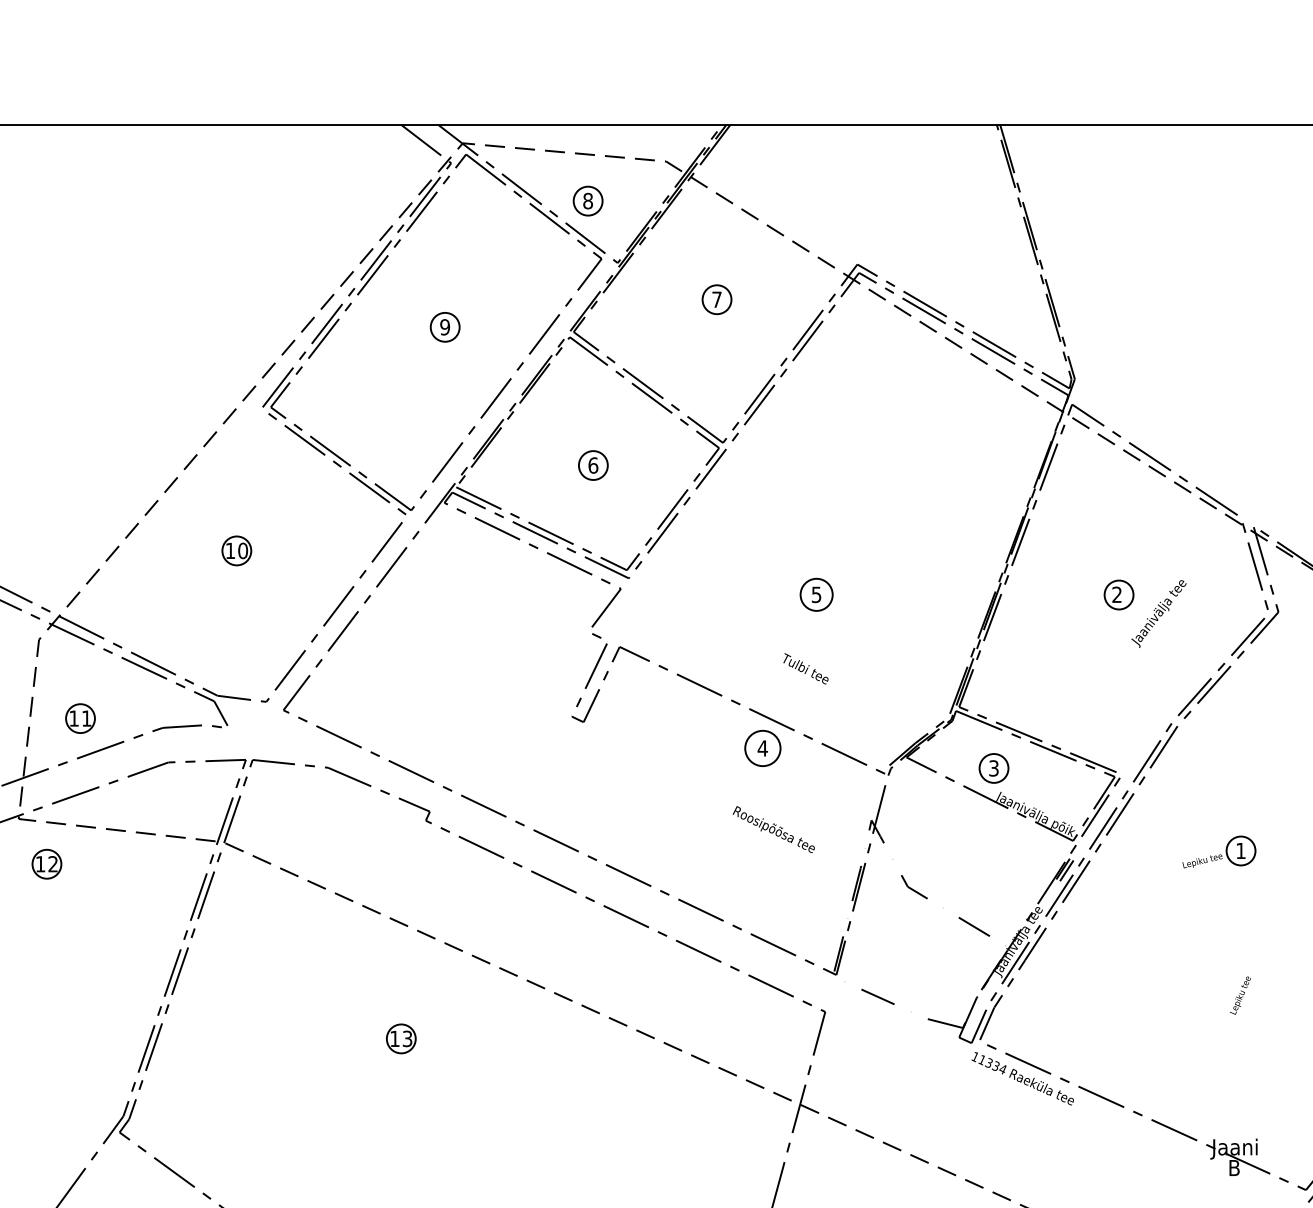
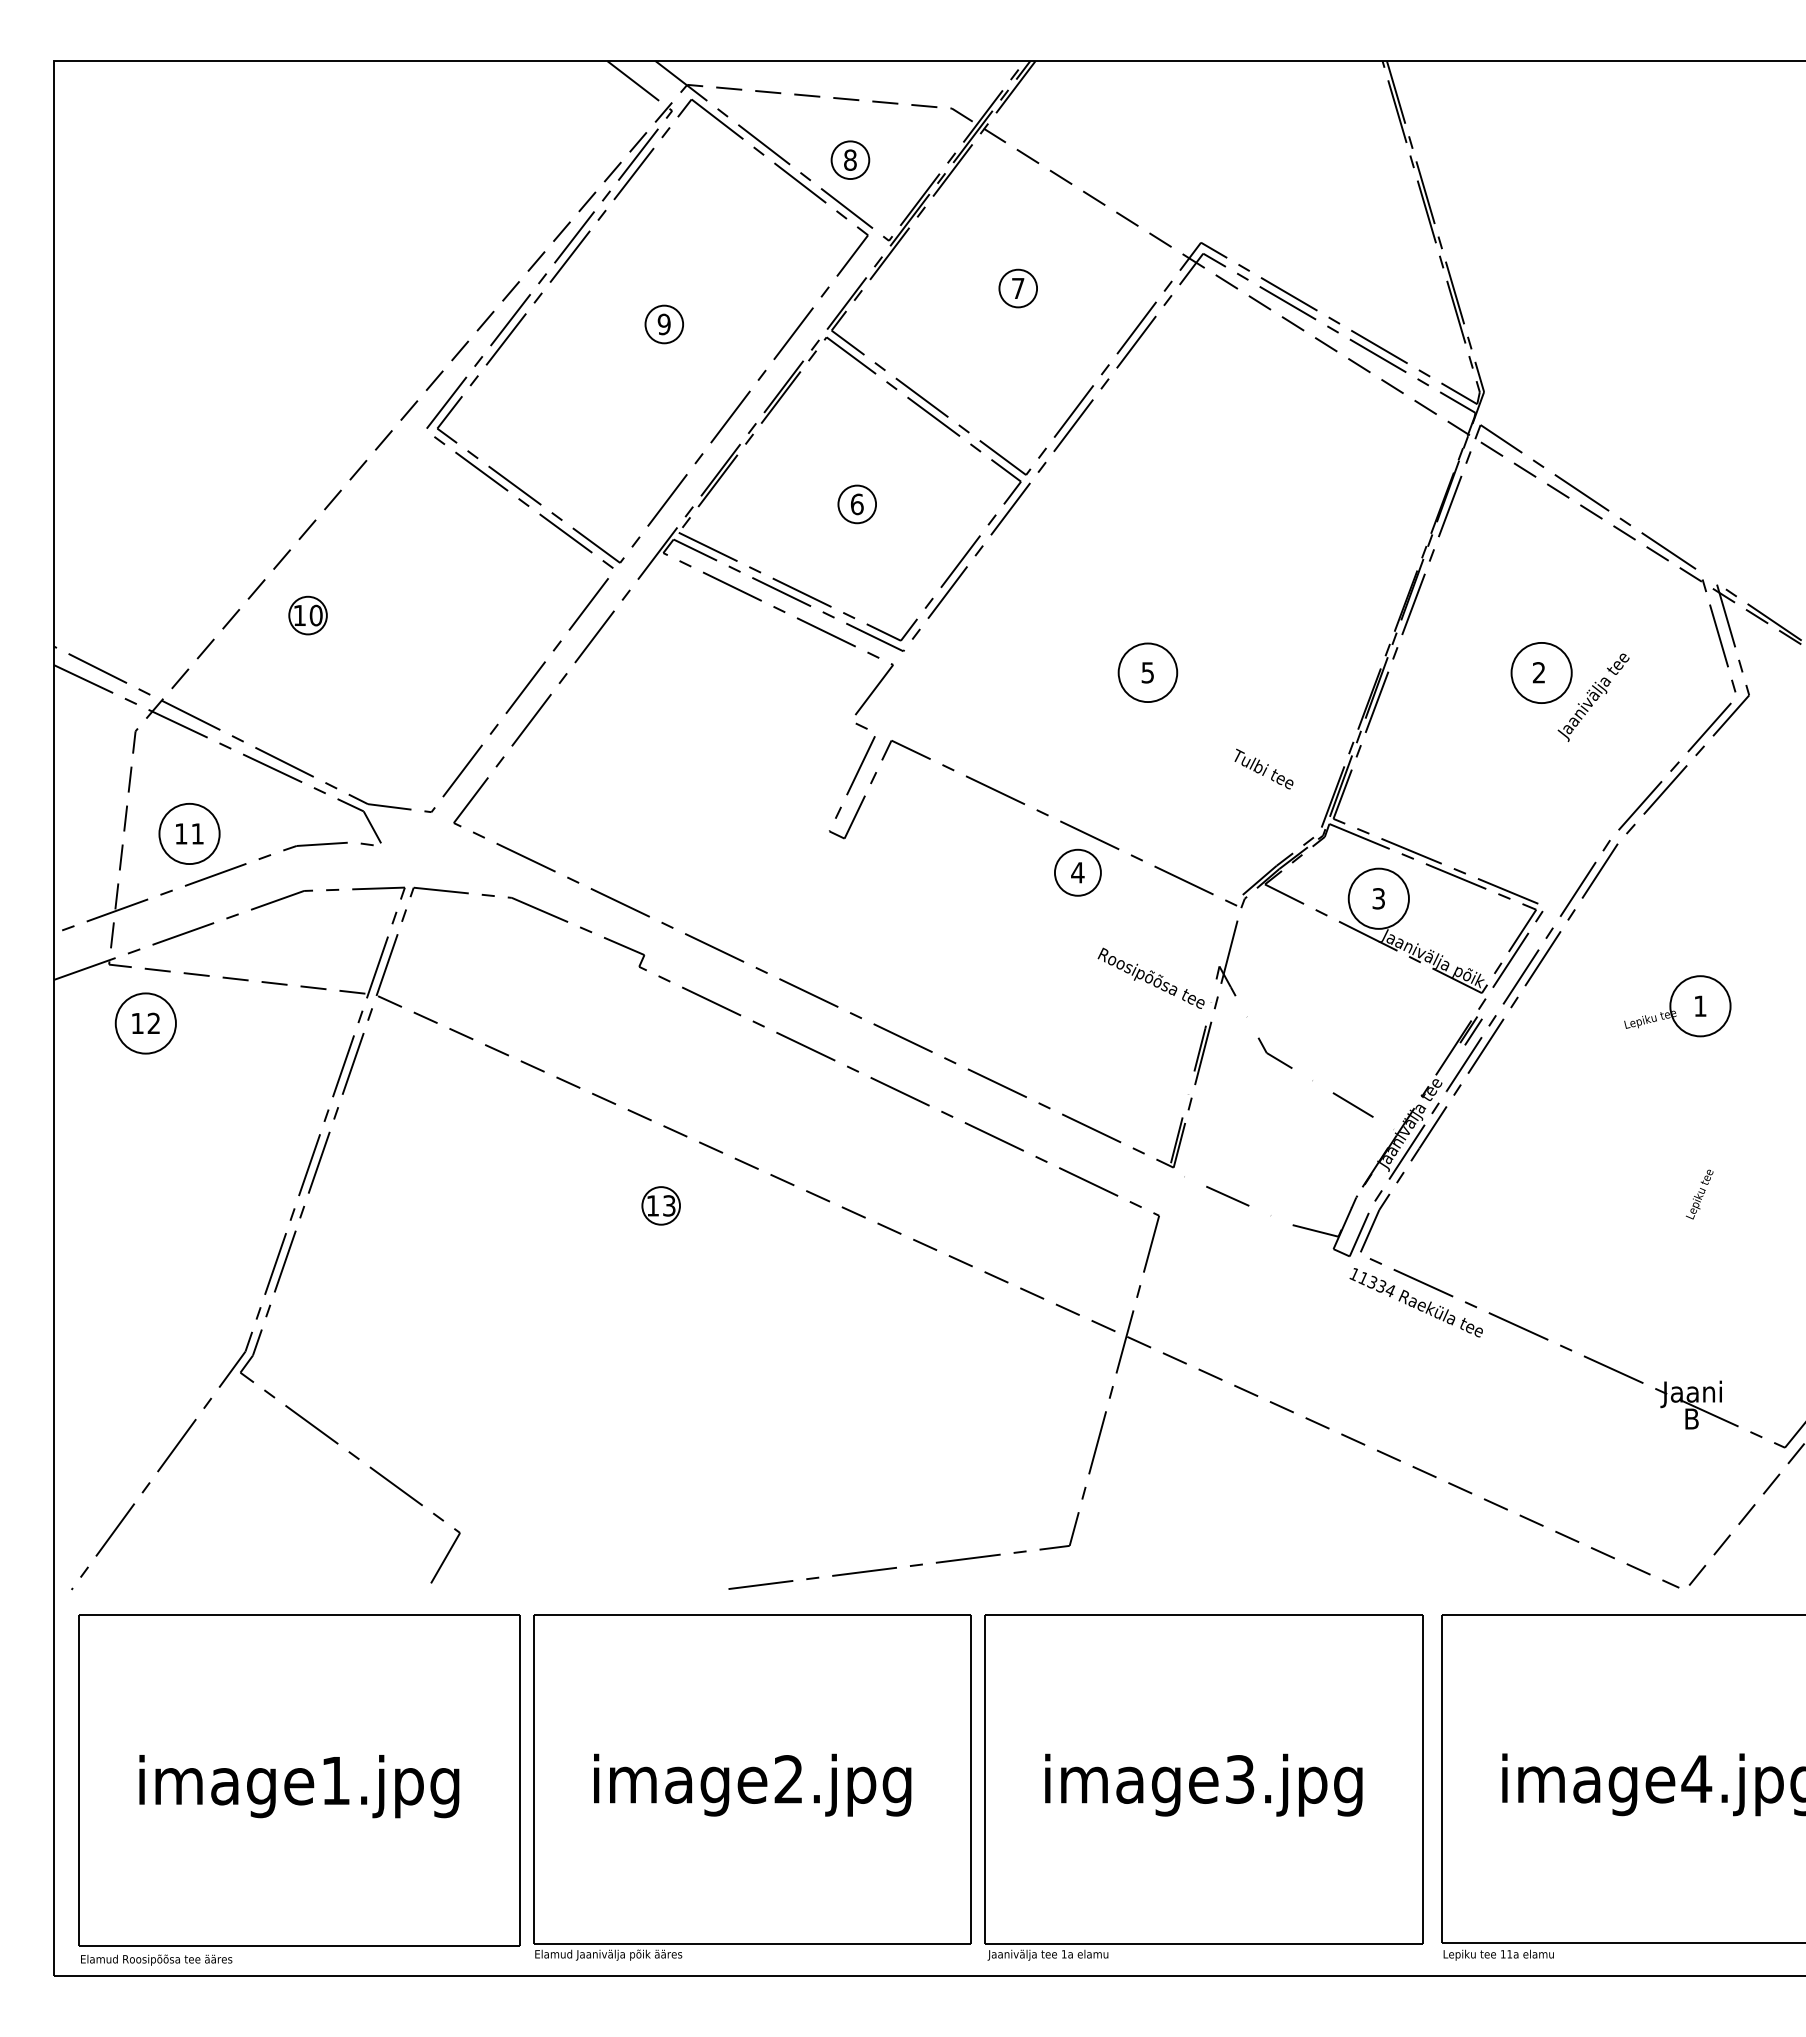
part: (236, 550) -> (307, 615), moved
circle: (816, 594) -> (1147, 672), size x1.4
circle: (1118, 594) -> (1541, 672), size x1.6
text: (805, 668) -> (1263, 768), moved
circle: (80, 718) -> (189, 833), size x1.6
circle: (993, 768) -> (1378, 898), size x1.6
text: (773, 828) -> (1150, 977), moved
circle: (1241, 851) -> (1700, 1006), size x1.6
circle: (46, 864) -> (145, 1023), size x1.6
part: (400, 1038) -> (660, 1205), moved

